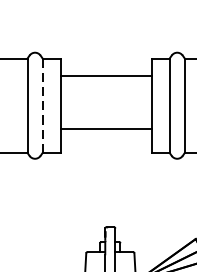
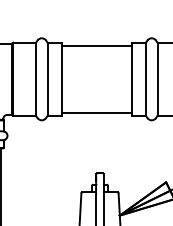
line: (105, 76) -> (96, 46), moved
line: (42, 105) -> (47, 79), dashed -> solid
line: (105, 129) -> (96, 112), moved

